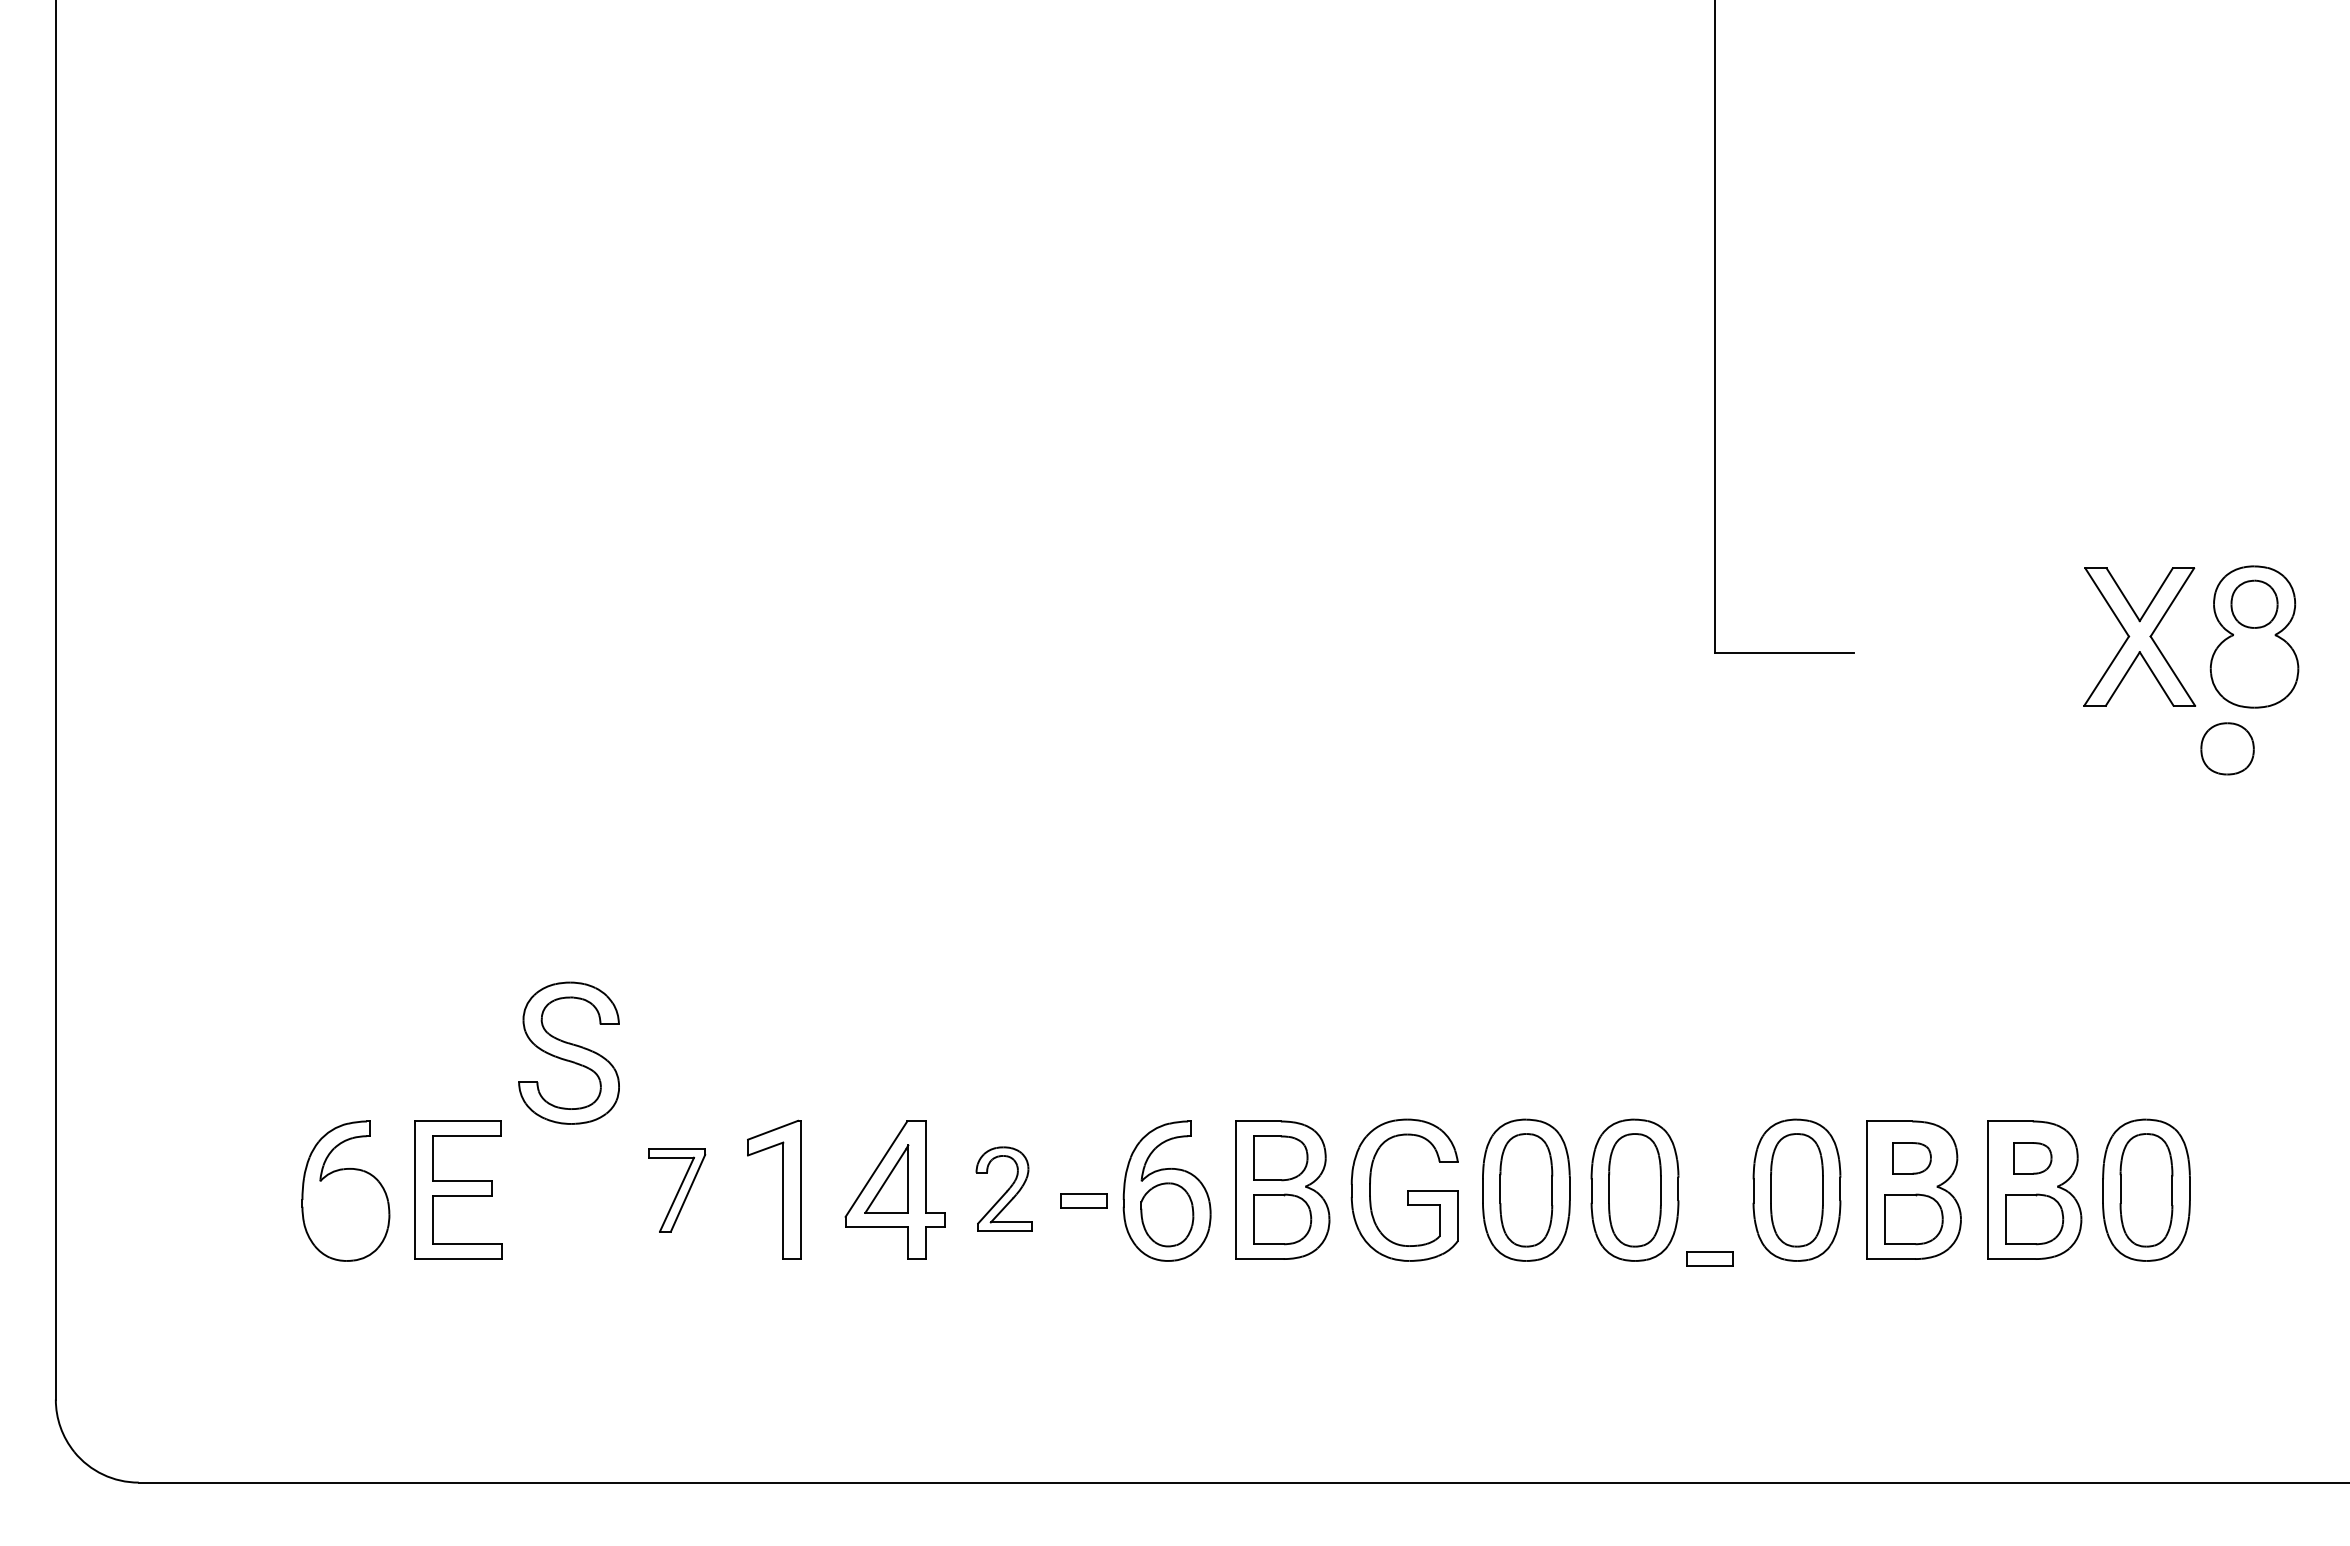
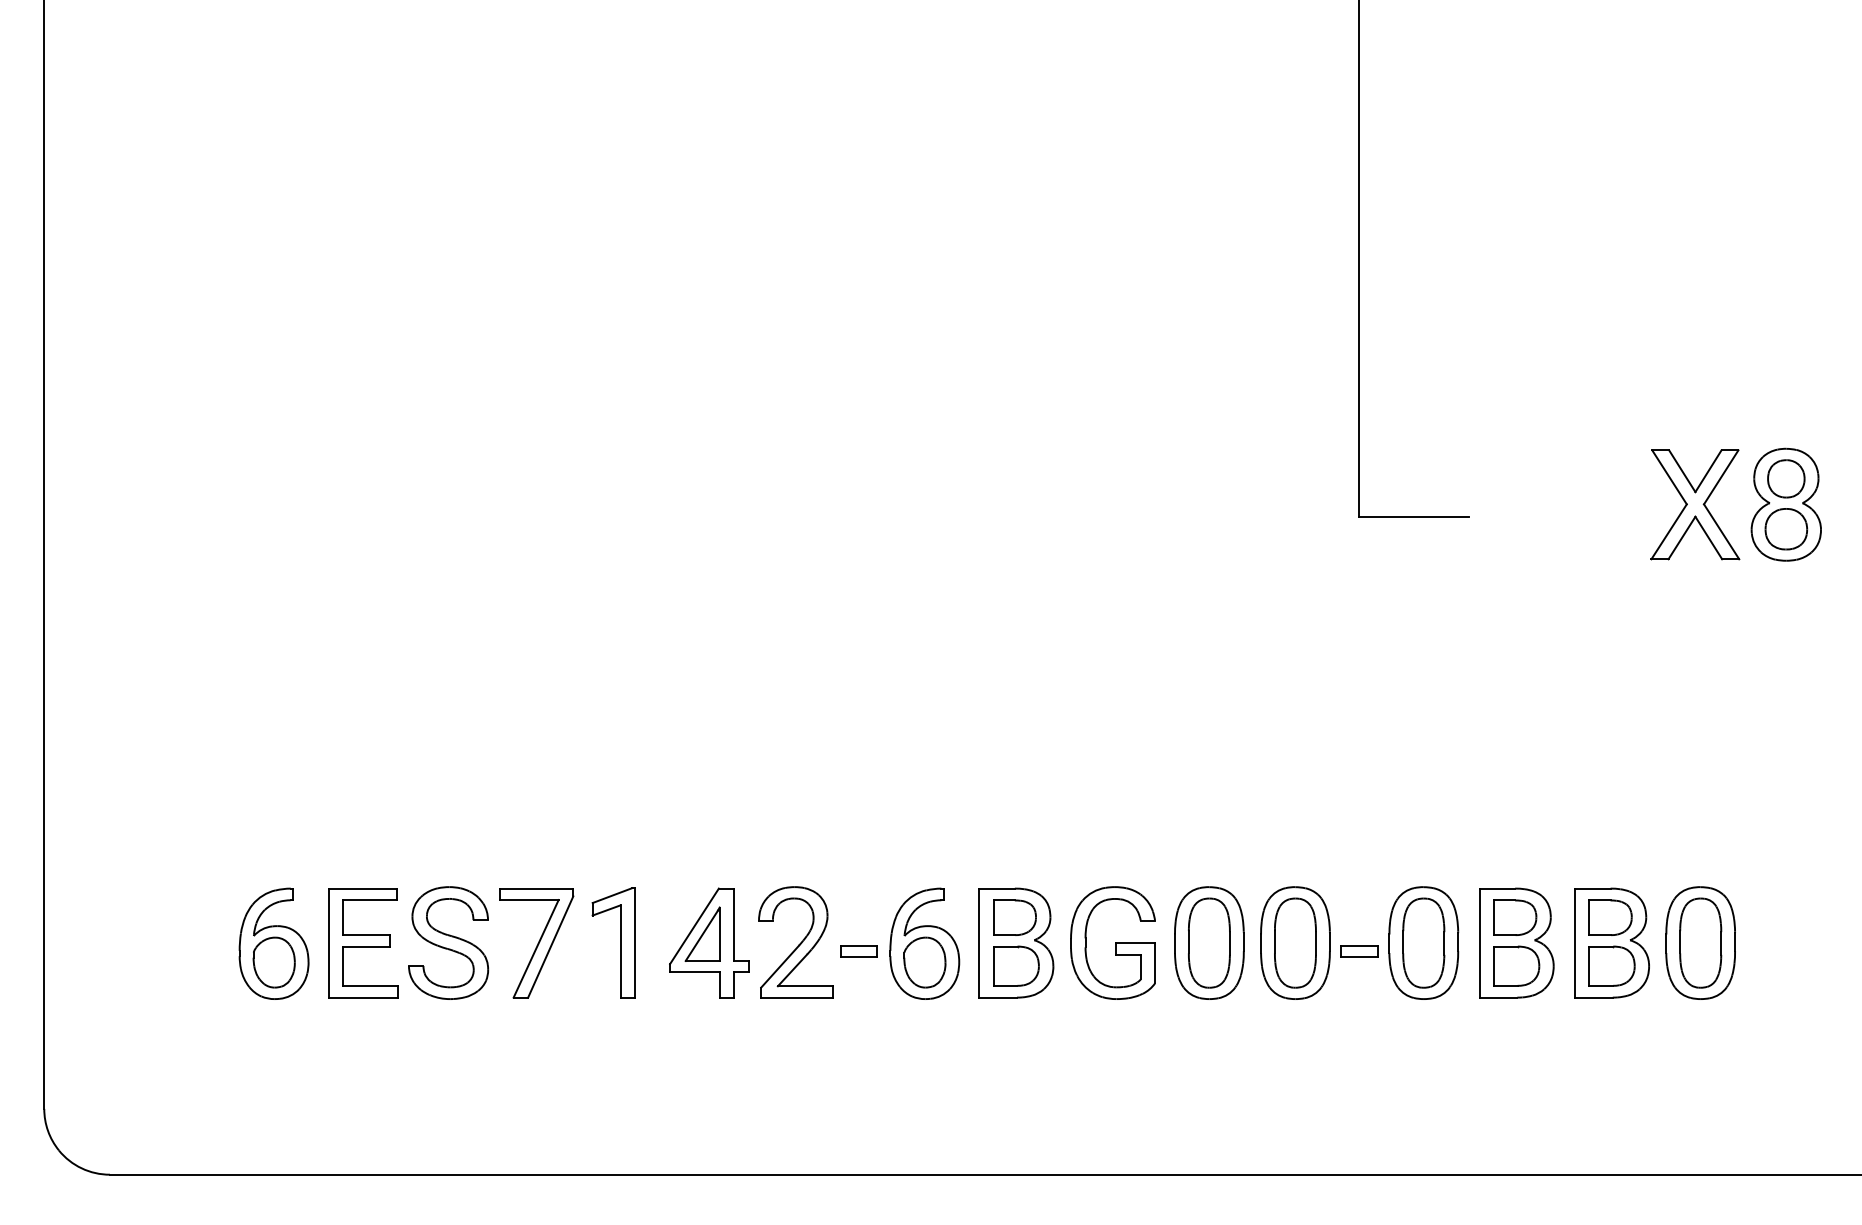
part: (2227, 748) -> (1786, 528), moved
part: (568, 1052) -> (448, 942), moved
part: (1911, 1158) -> (1514, 917), size x1.43
part: (2032, 1158) -> (1610, 917), size x1.43
part: (1004, 1188) -> (795, 941), size x1.67
part: (677, 1190) -> (536, 943), size x1.67
part: (345, 1214) -> (273, 962), added
part: (1709, 1258) -> (1359, 951), moved

